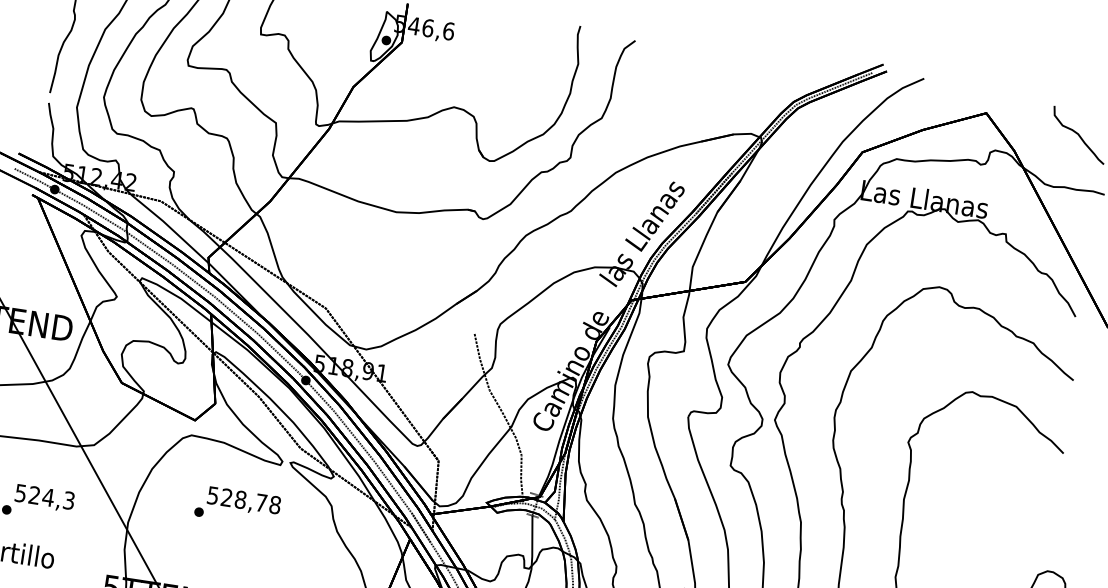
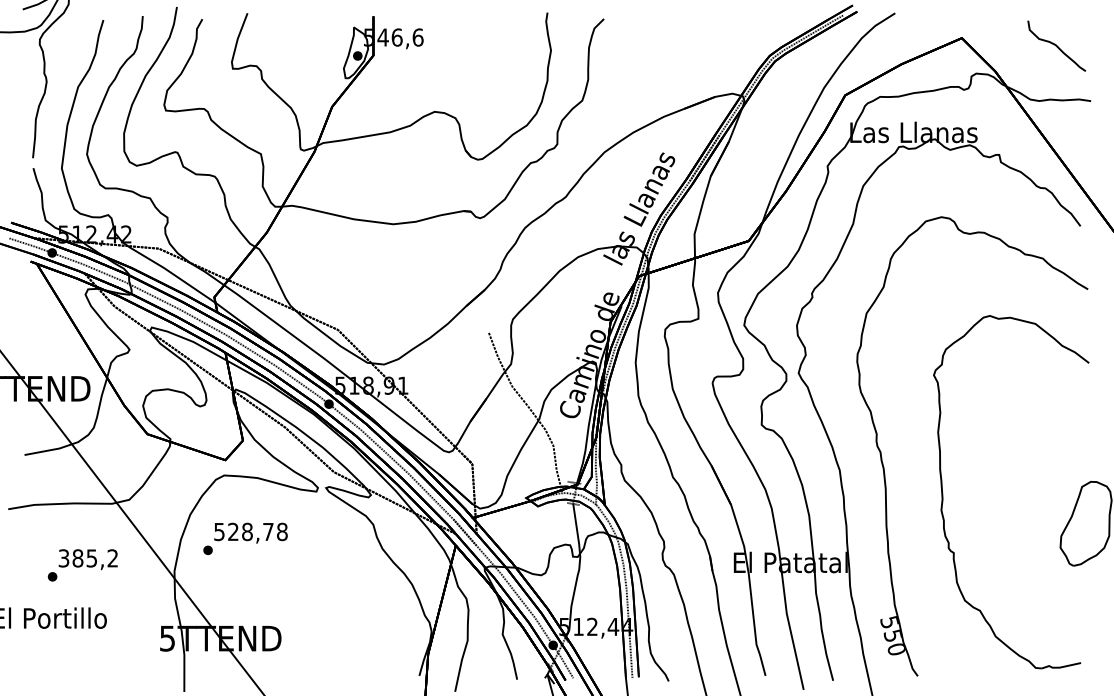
text: (44, 497) -> (88, 558), 524,3 -> 385,2
text: (237, 506) -> (245, 538), moved

